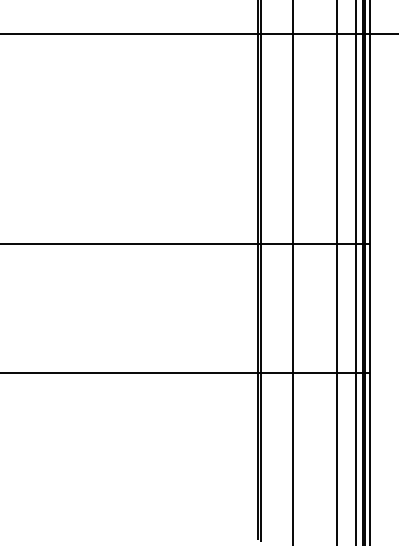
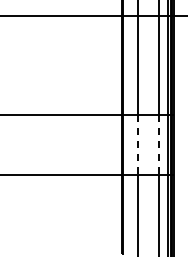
line: (294, 309) -> (138, 145), solid -> dashed
line: (336, 309) -> (158, 145), solid -> dashed

